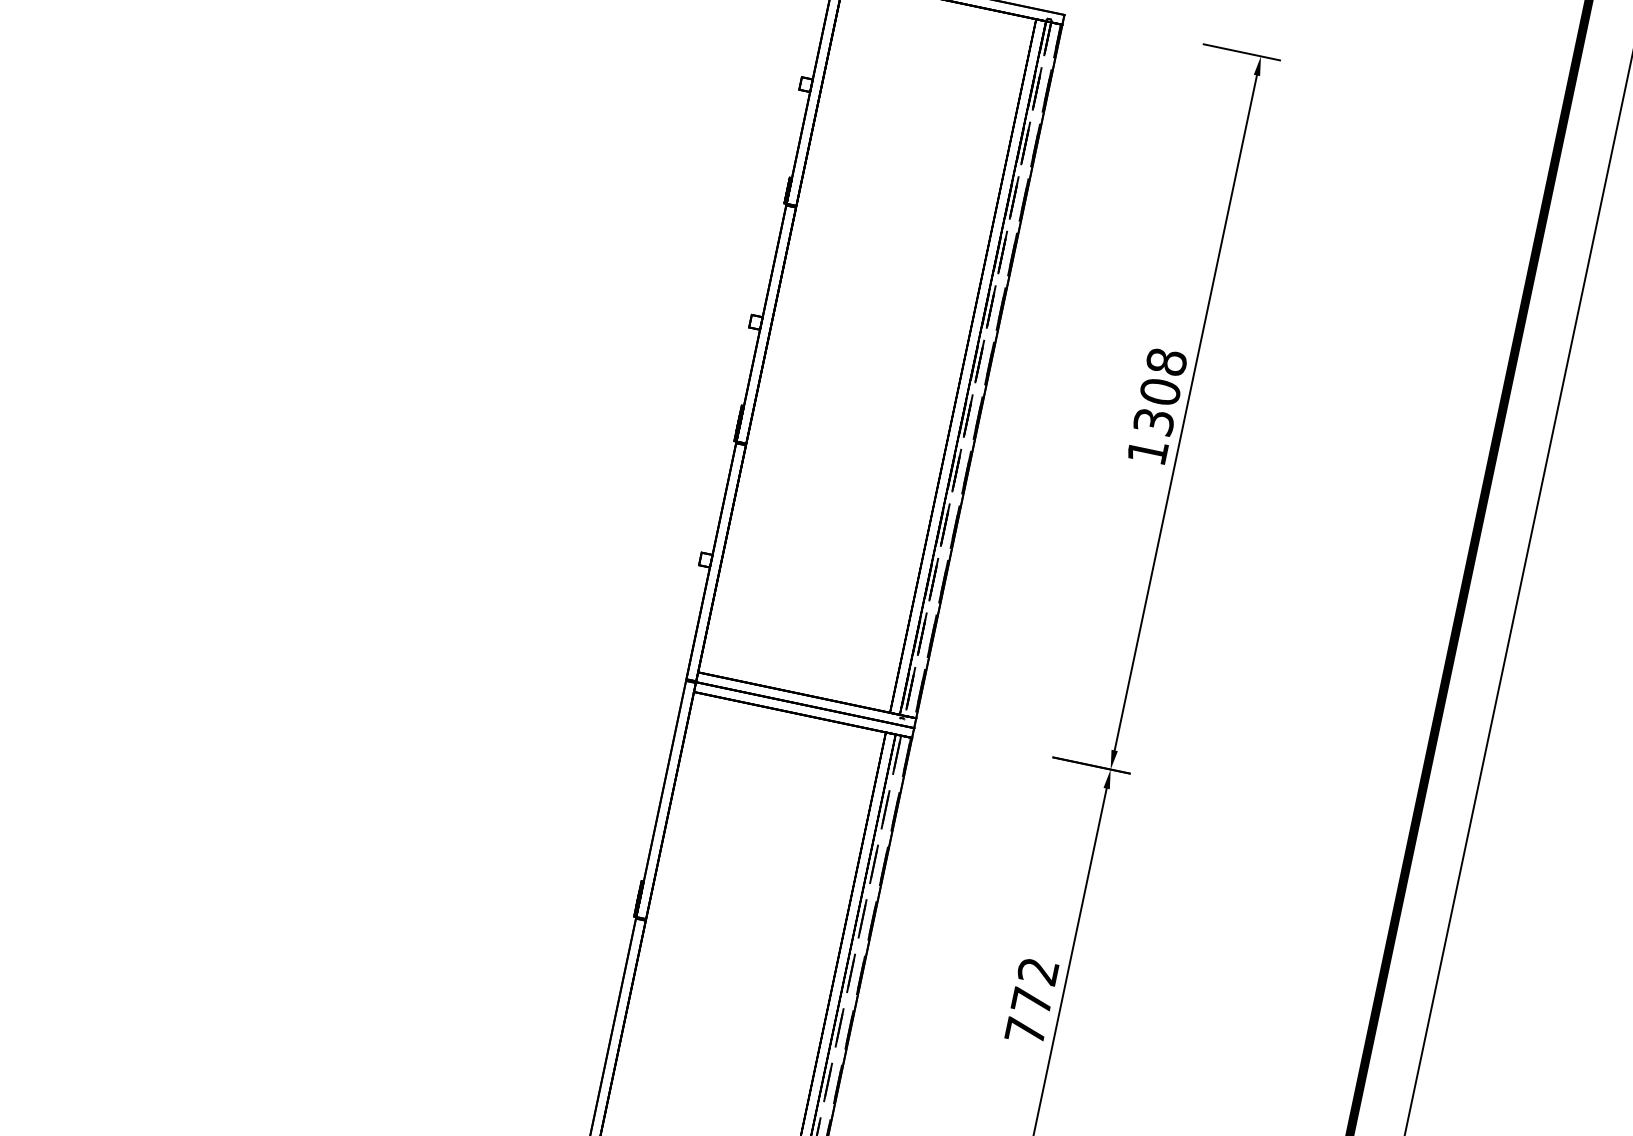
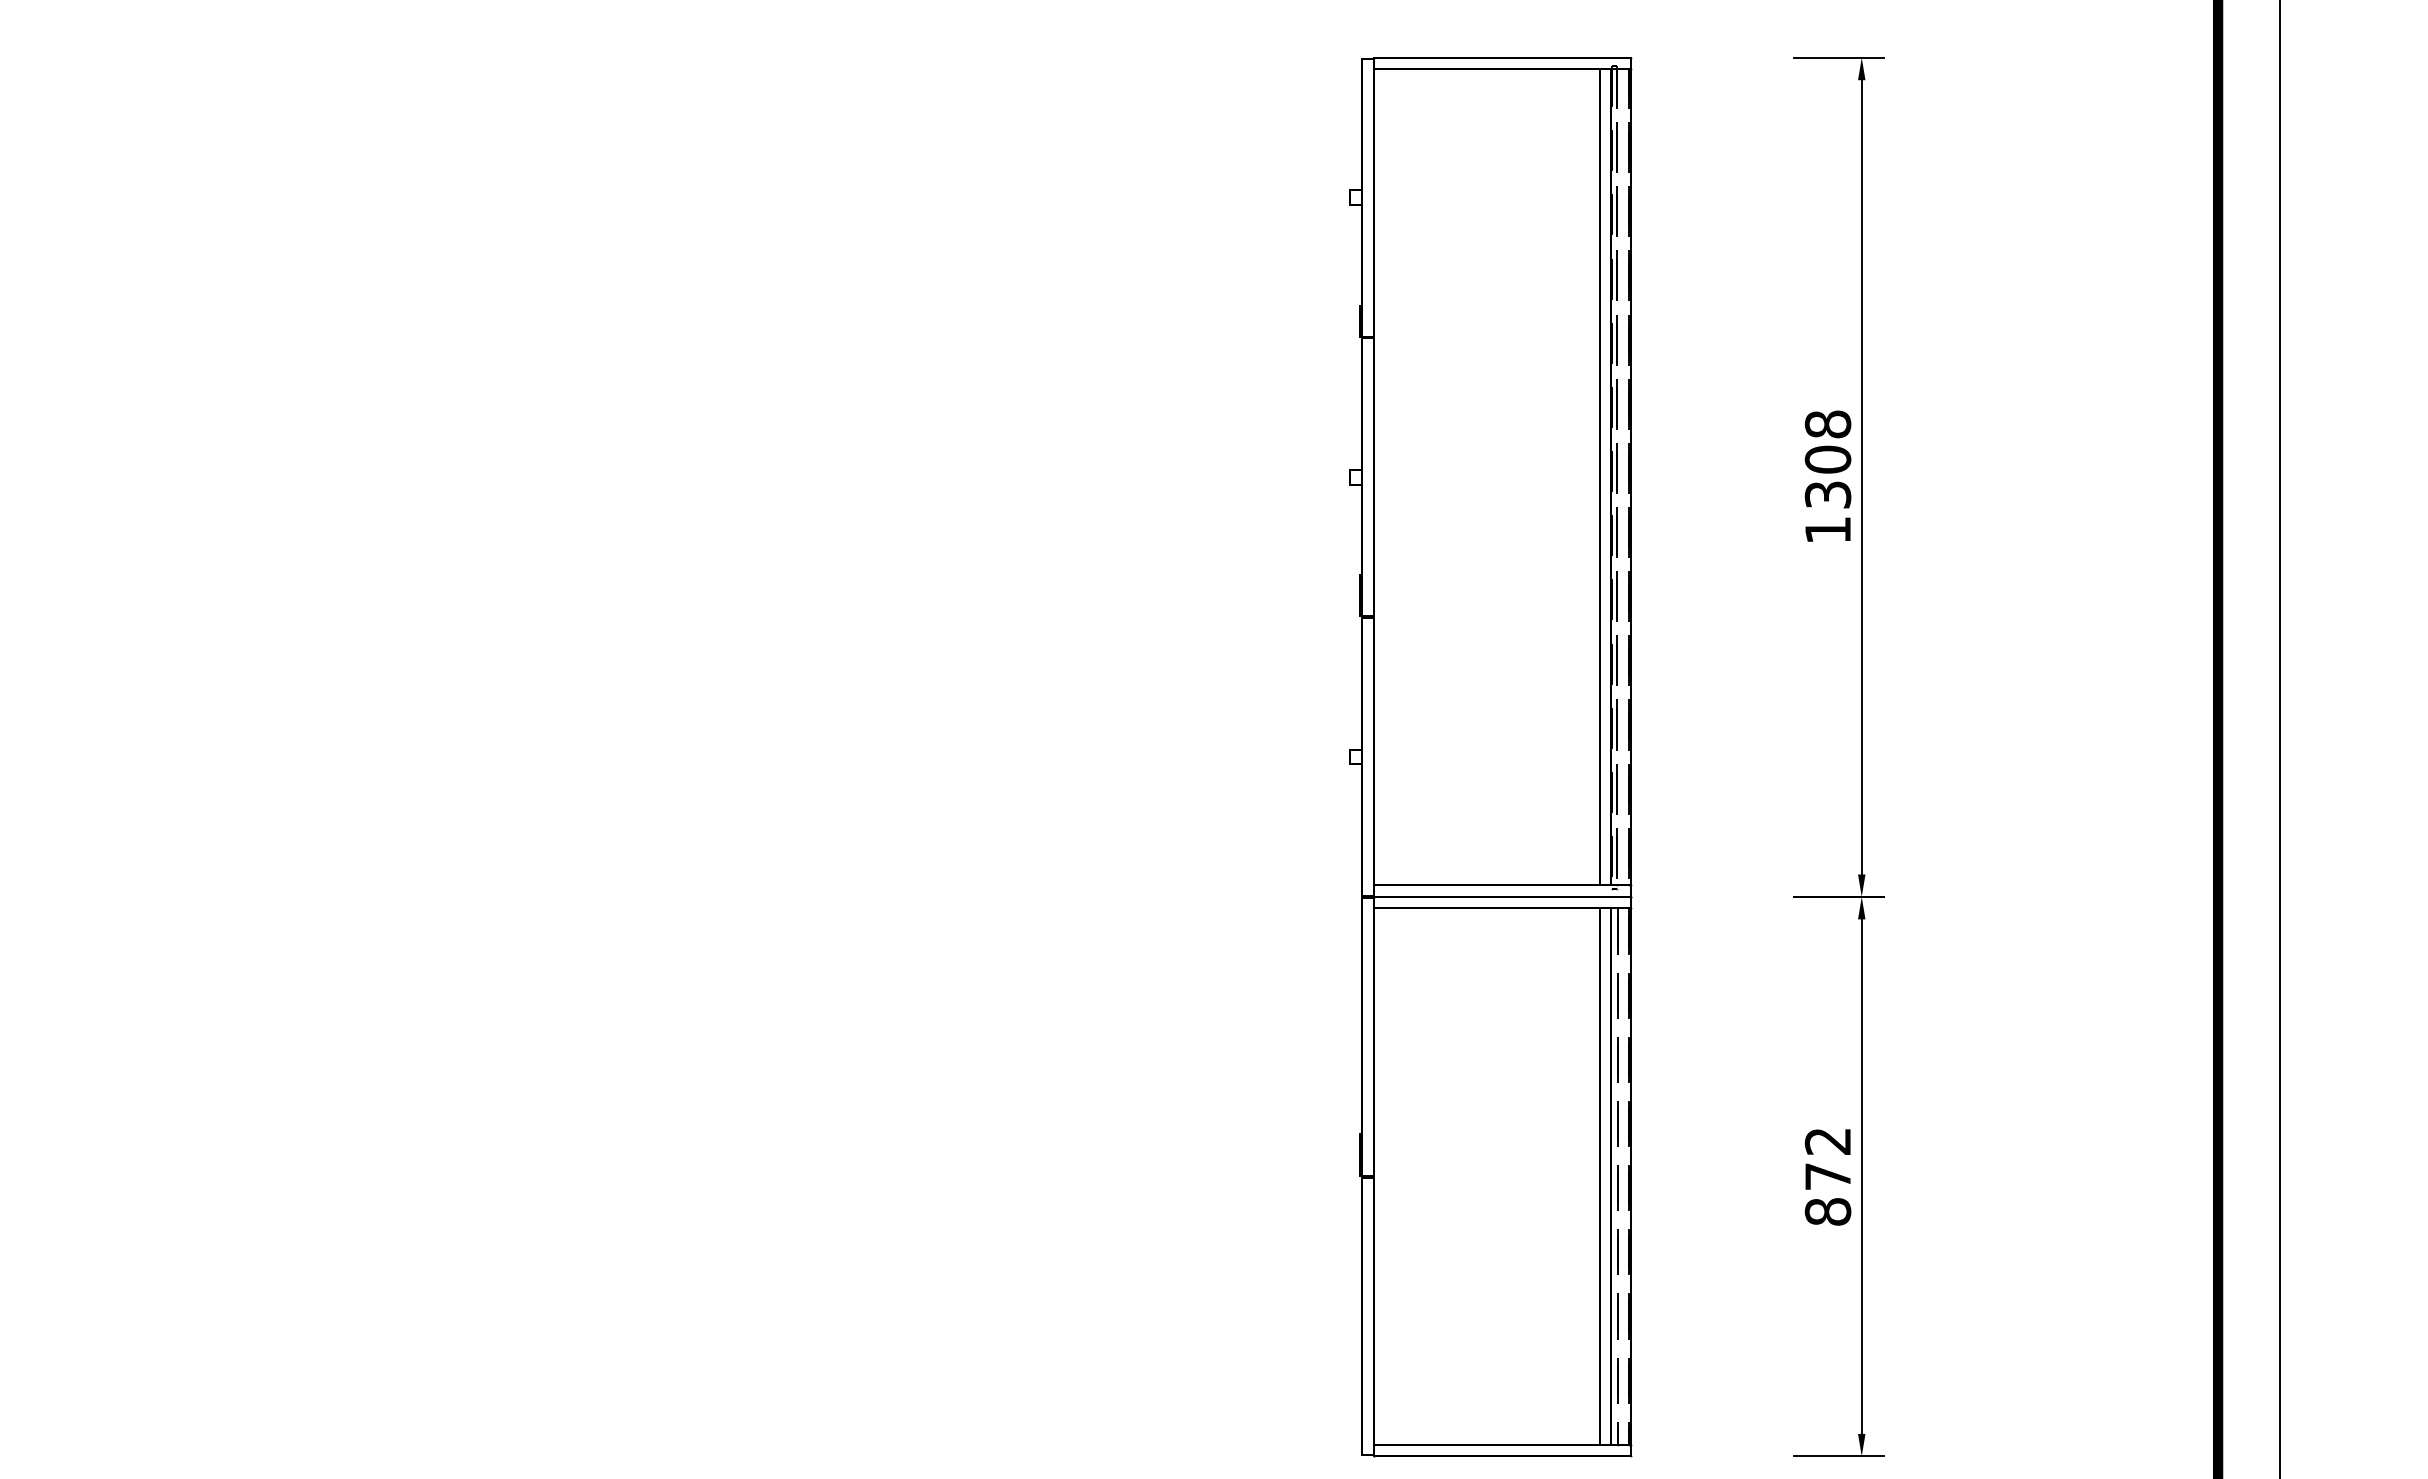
text: (1025, 1030) -> (1827, 1211), 772 -> 872

